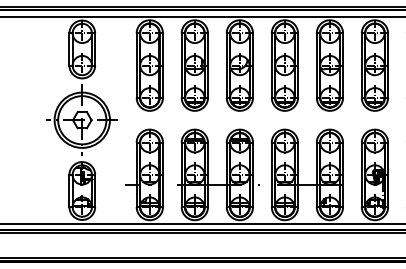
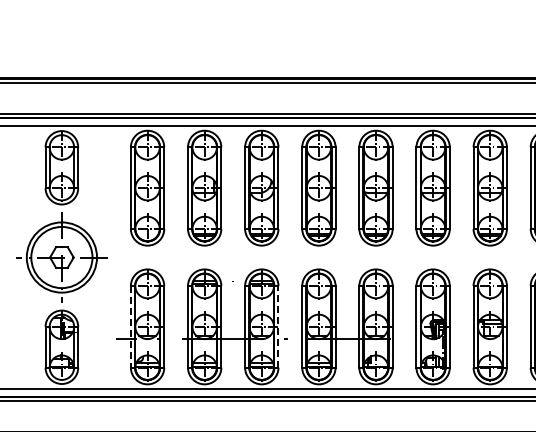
line: (136, 174) -> (130, 326), solid -> dashed
line: (253, 174) -> (278, 326), solid -> dashed

